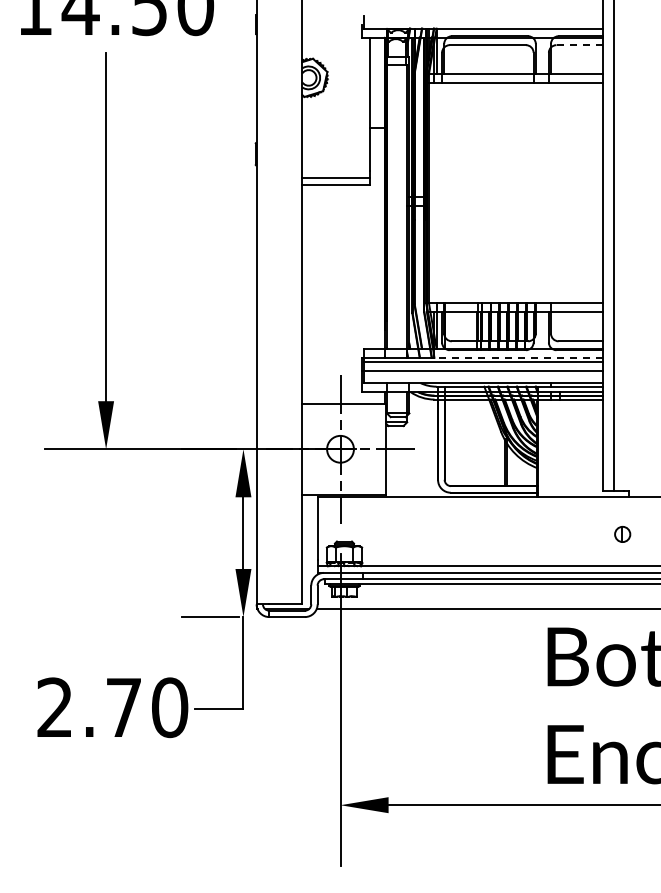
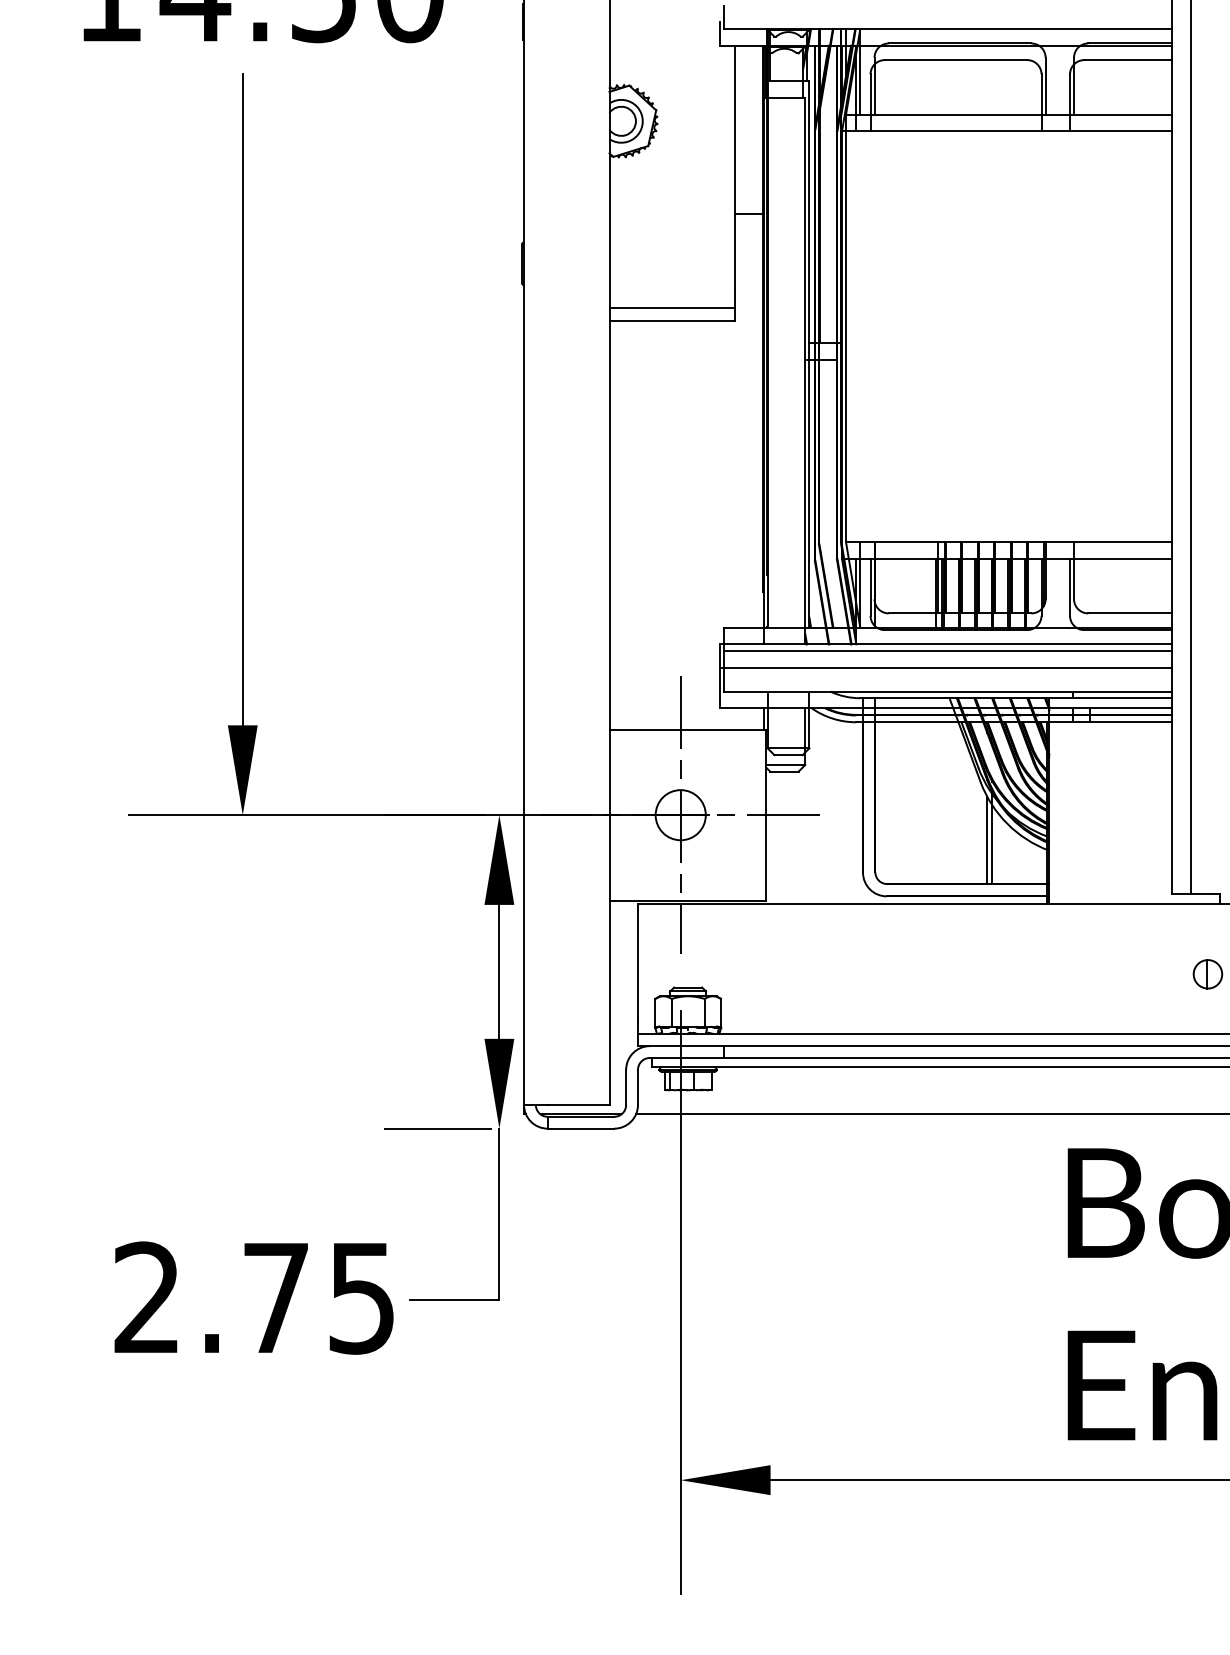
line: (580, 45) -> (1129, 60), dashed -> solid
line: (518, 357) -> (1013, 643), dashed -> solid
text: (170, 707) -> (363, 1297), 2.70 -> 2.75

